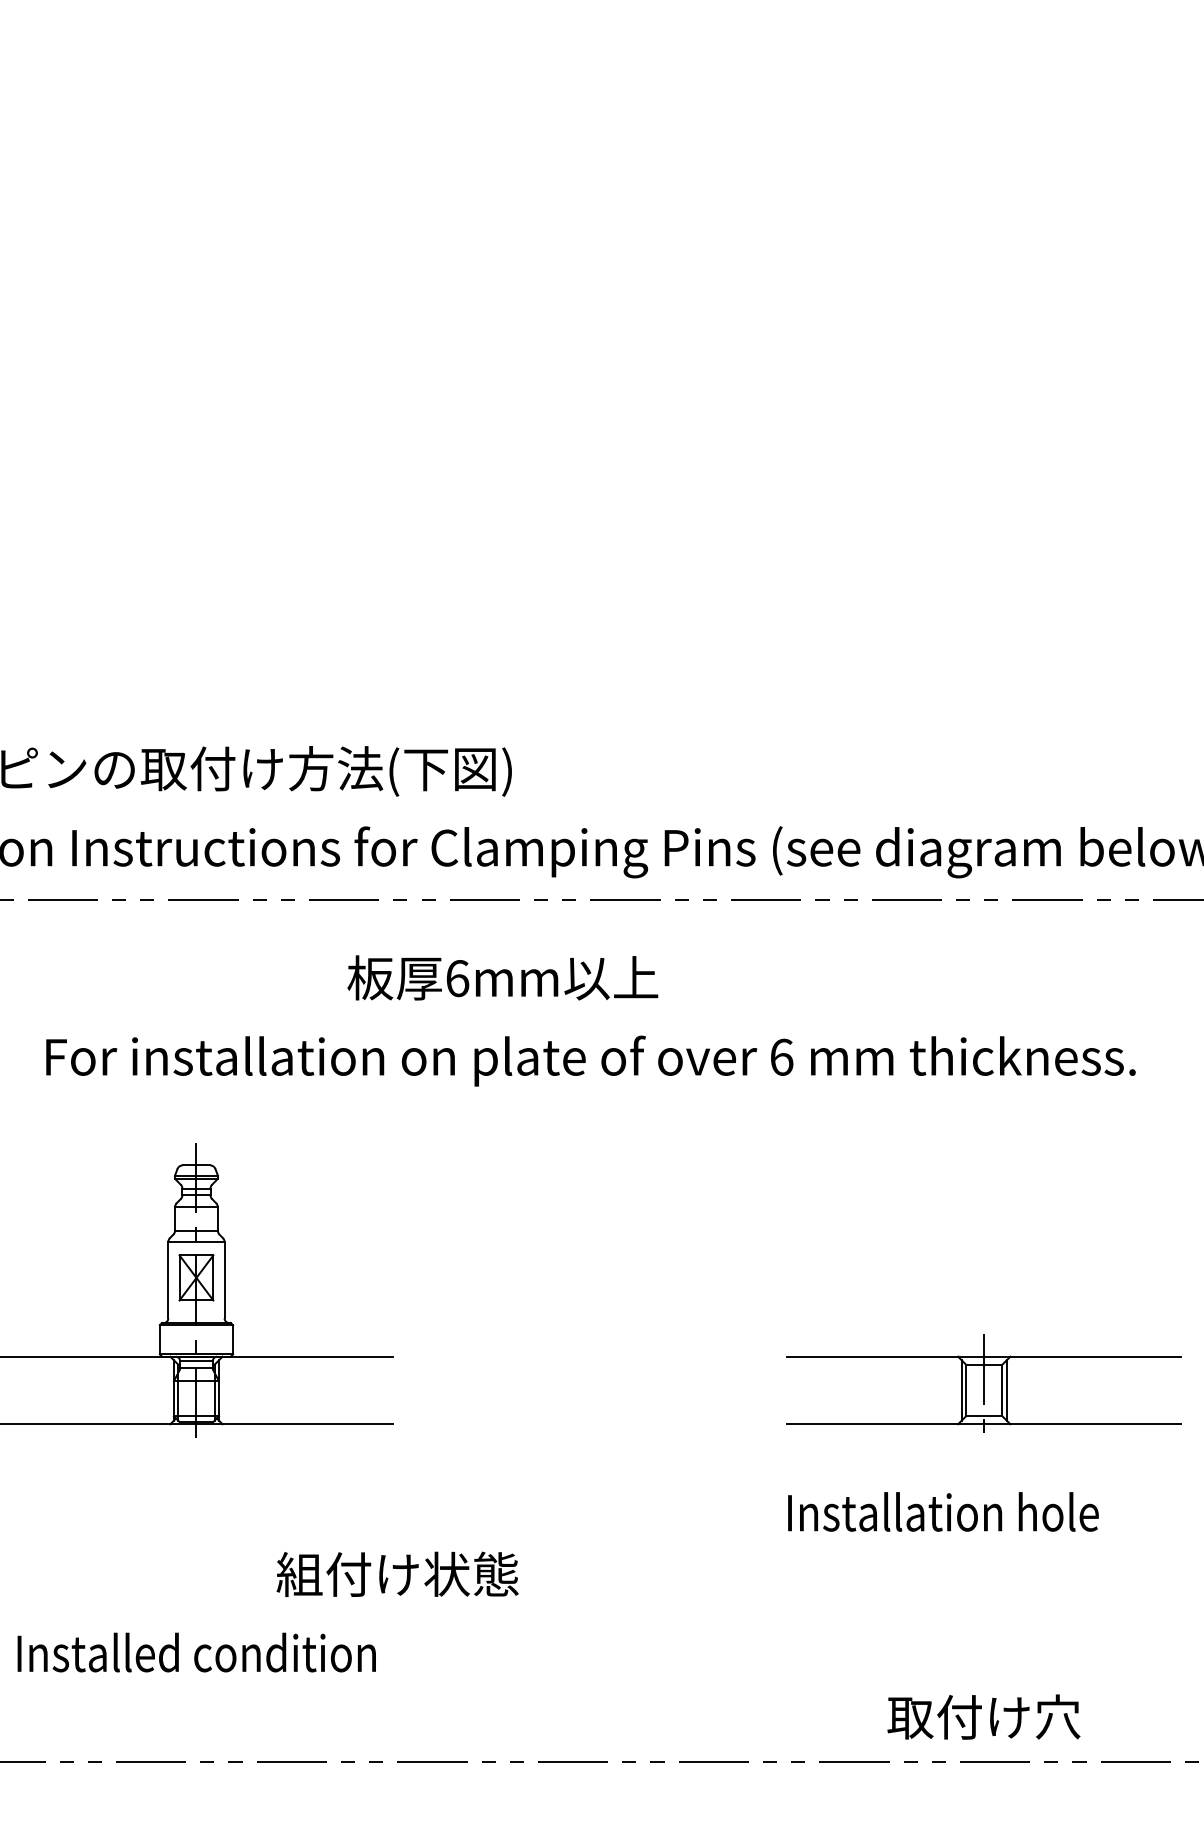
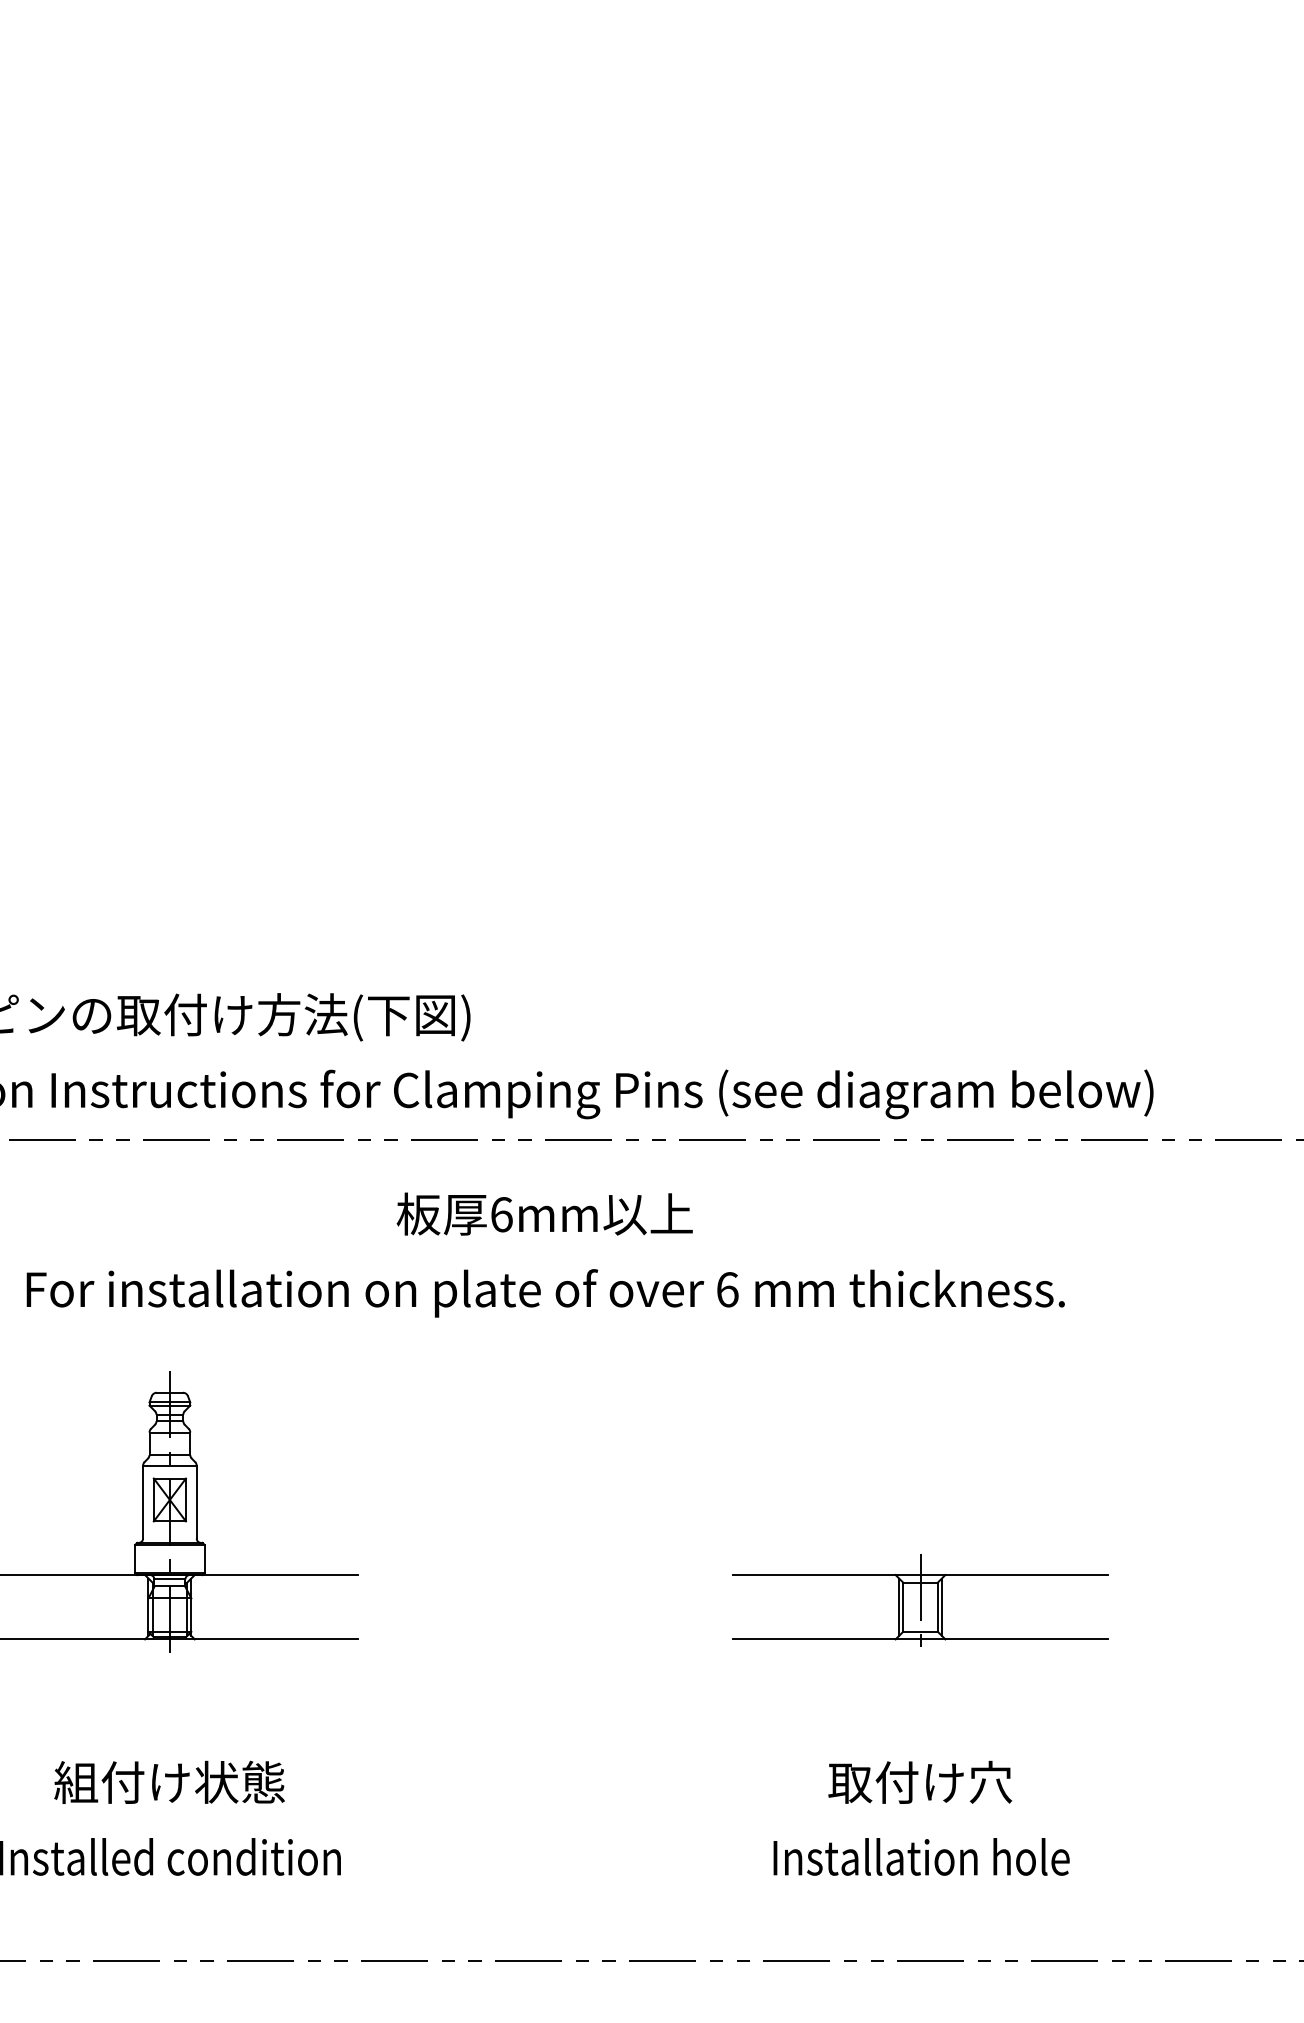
text: (502, 977) -> (544, 1213), moved
text: (943, 1511) -> (921, 1856), moved
text: (397, 1573) -> (169, 1781), moved
text: (984, 1716) -> (920, 1781), moved

